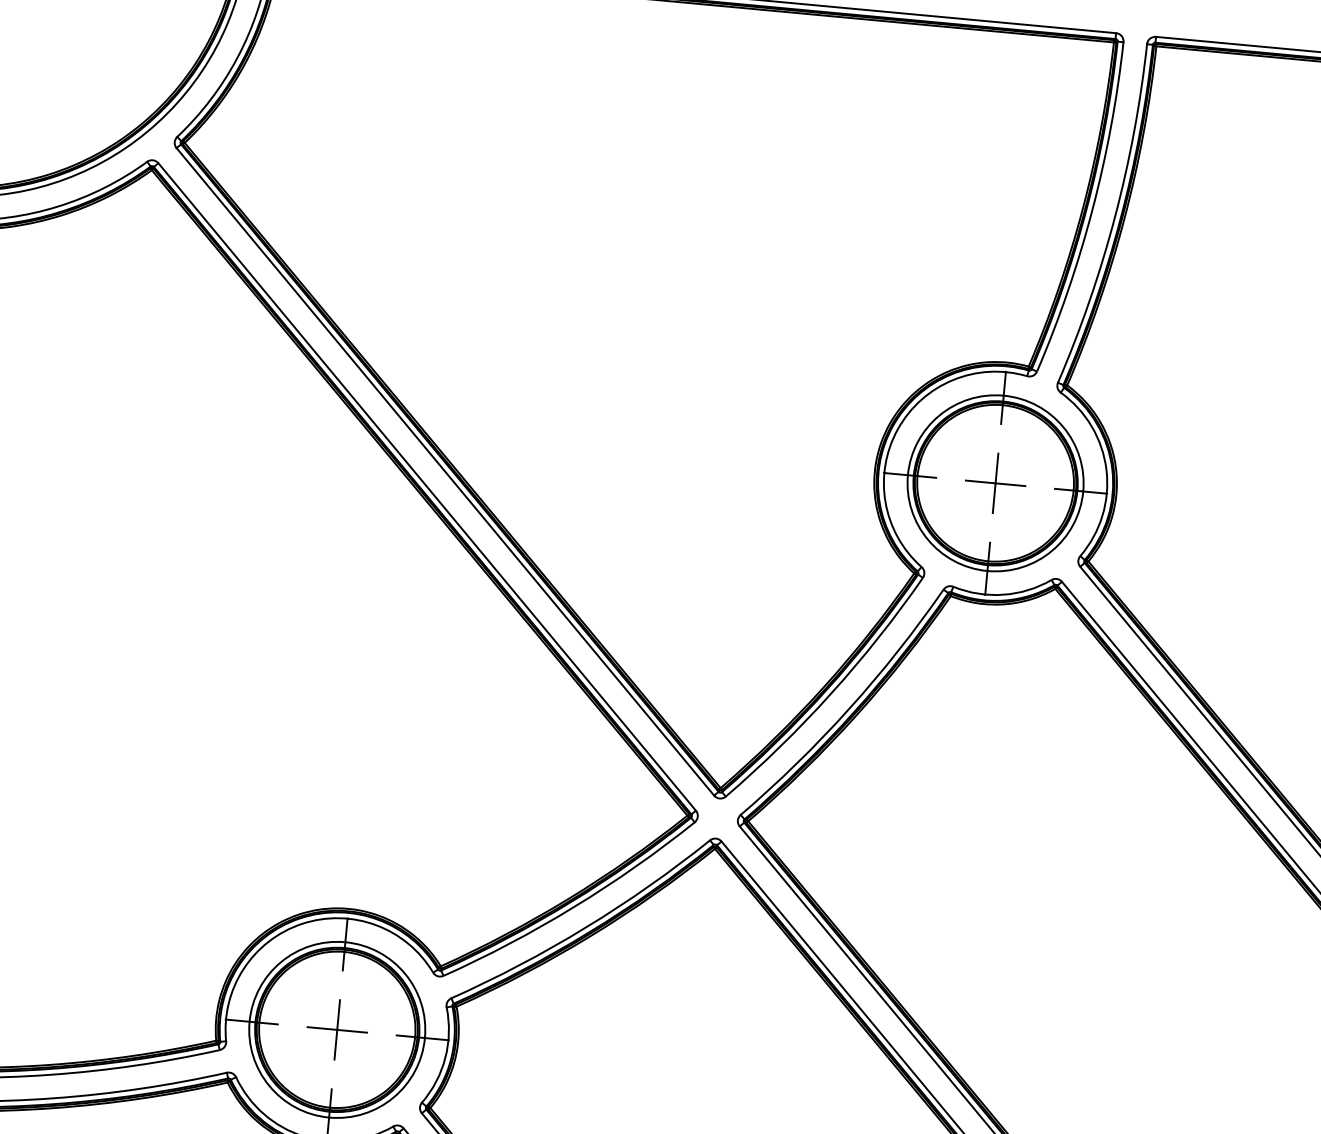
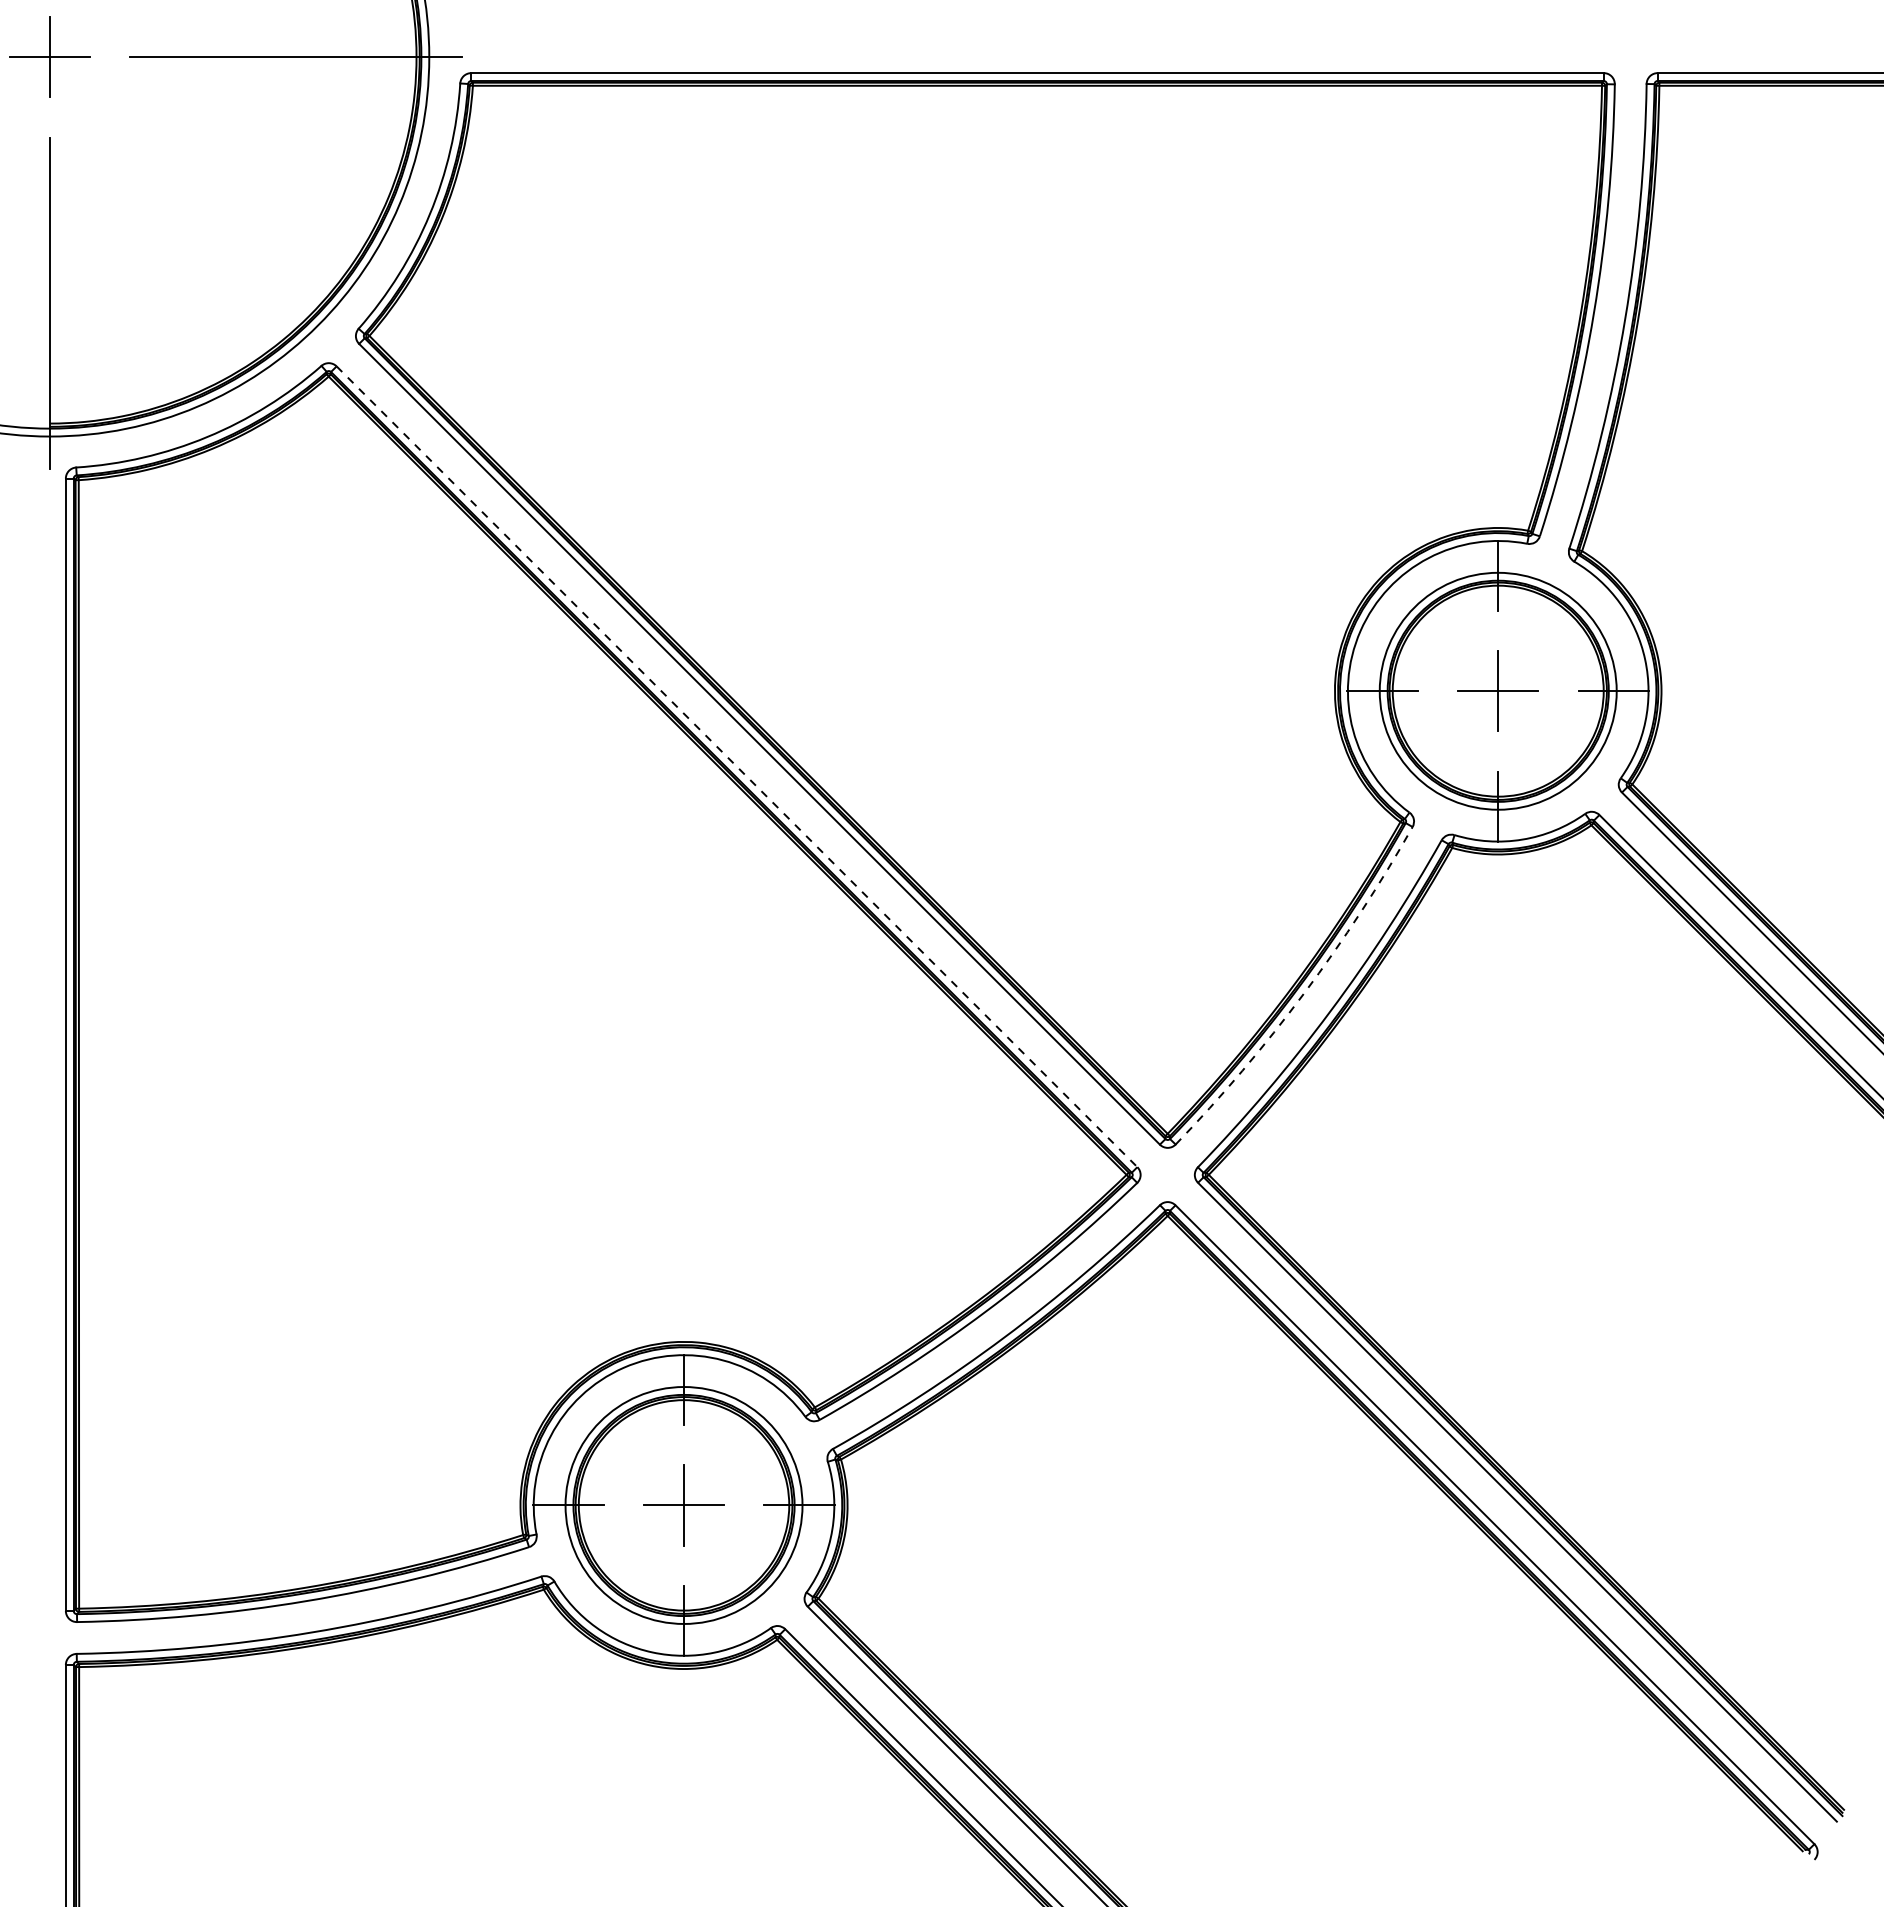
line: (427, 487) -> (737, 767), solid -> dashed
arc: (831, 693) -> (1304, 993), solid -> dashed

